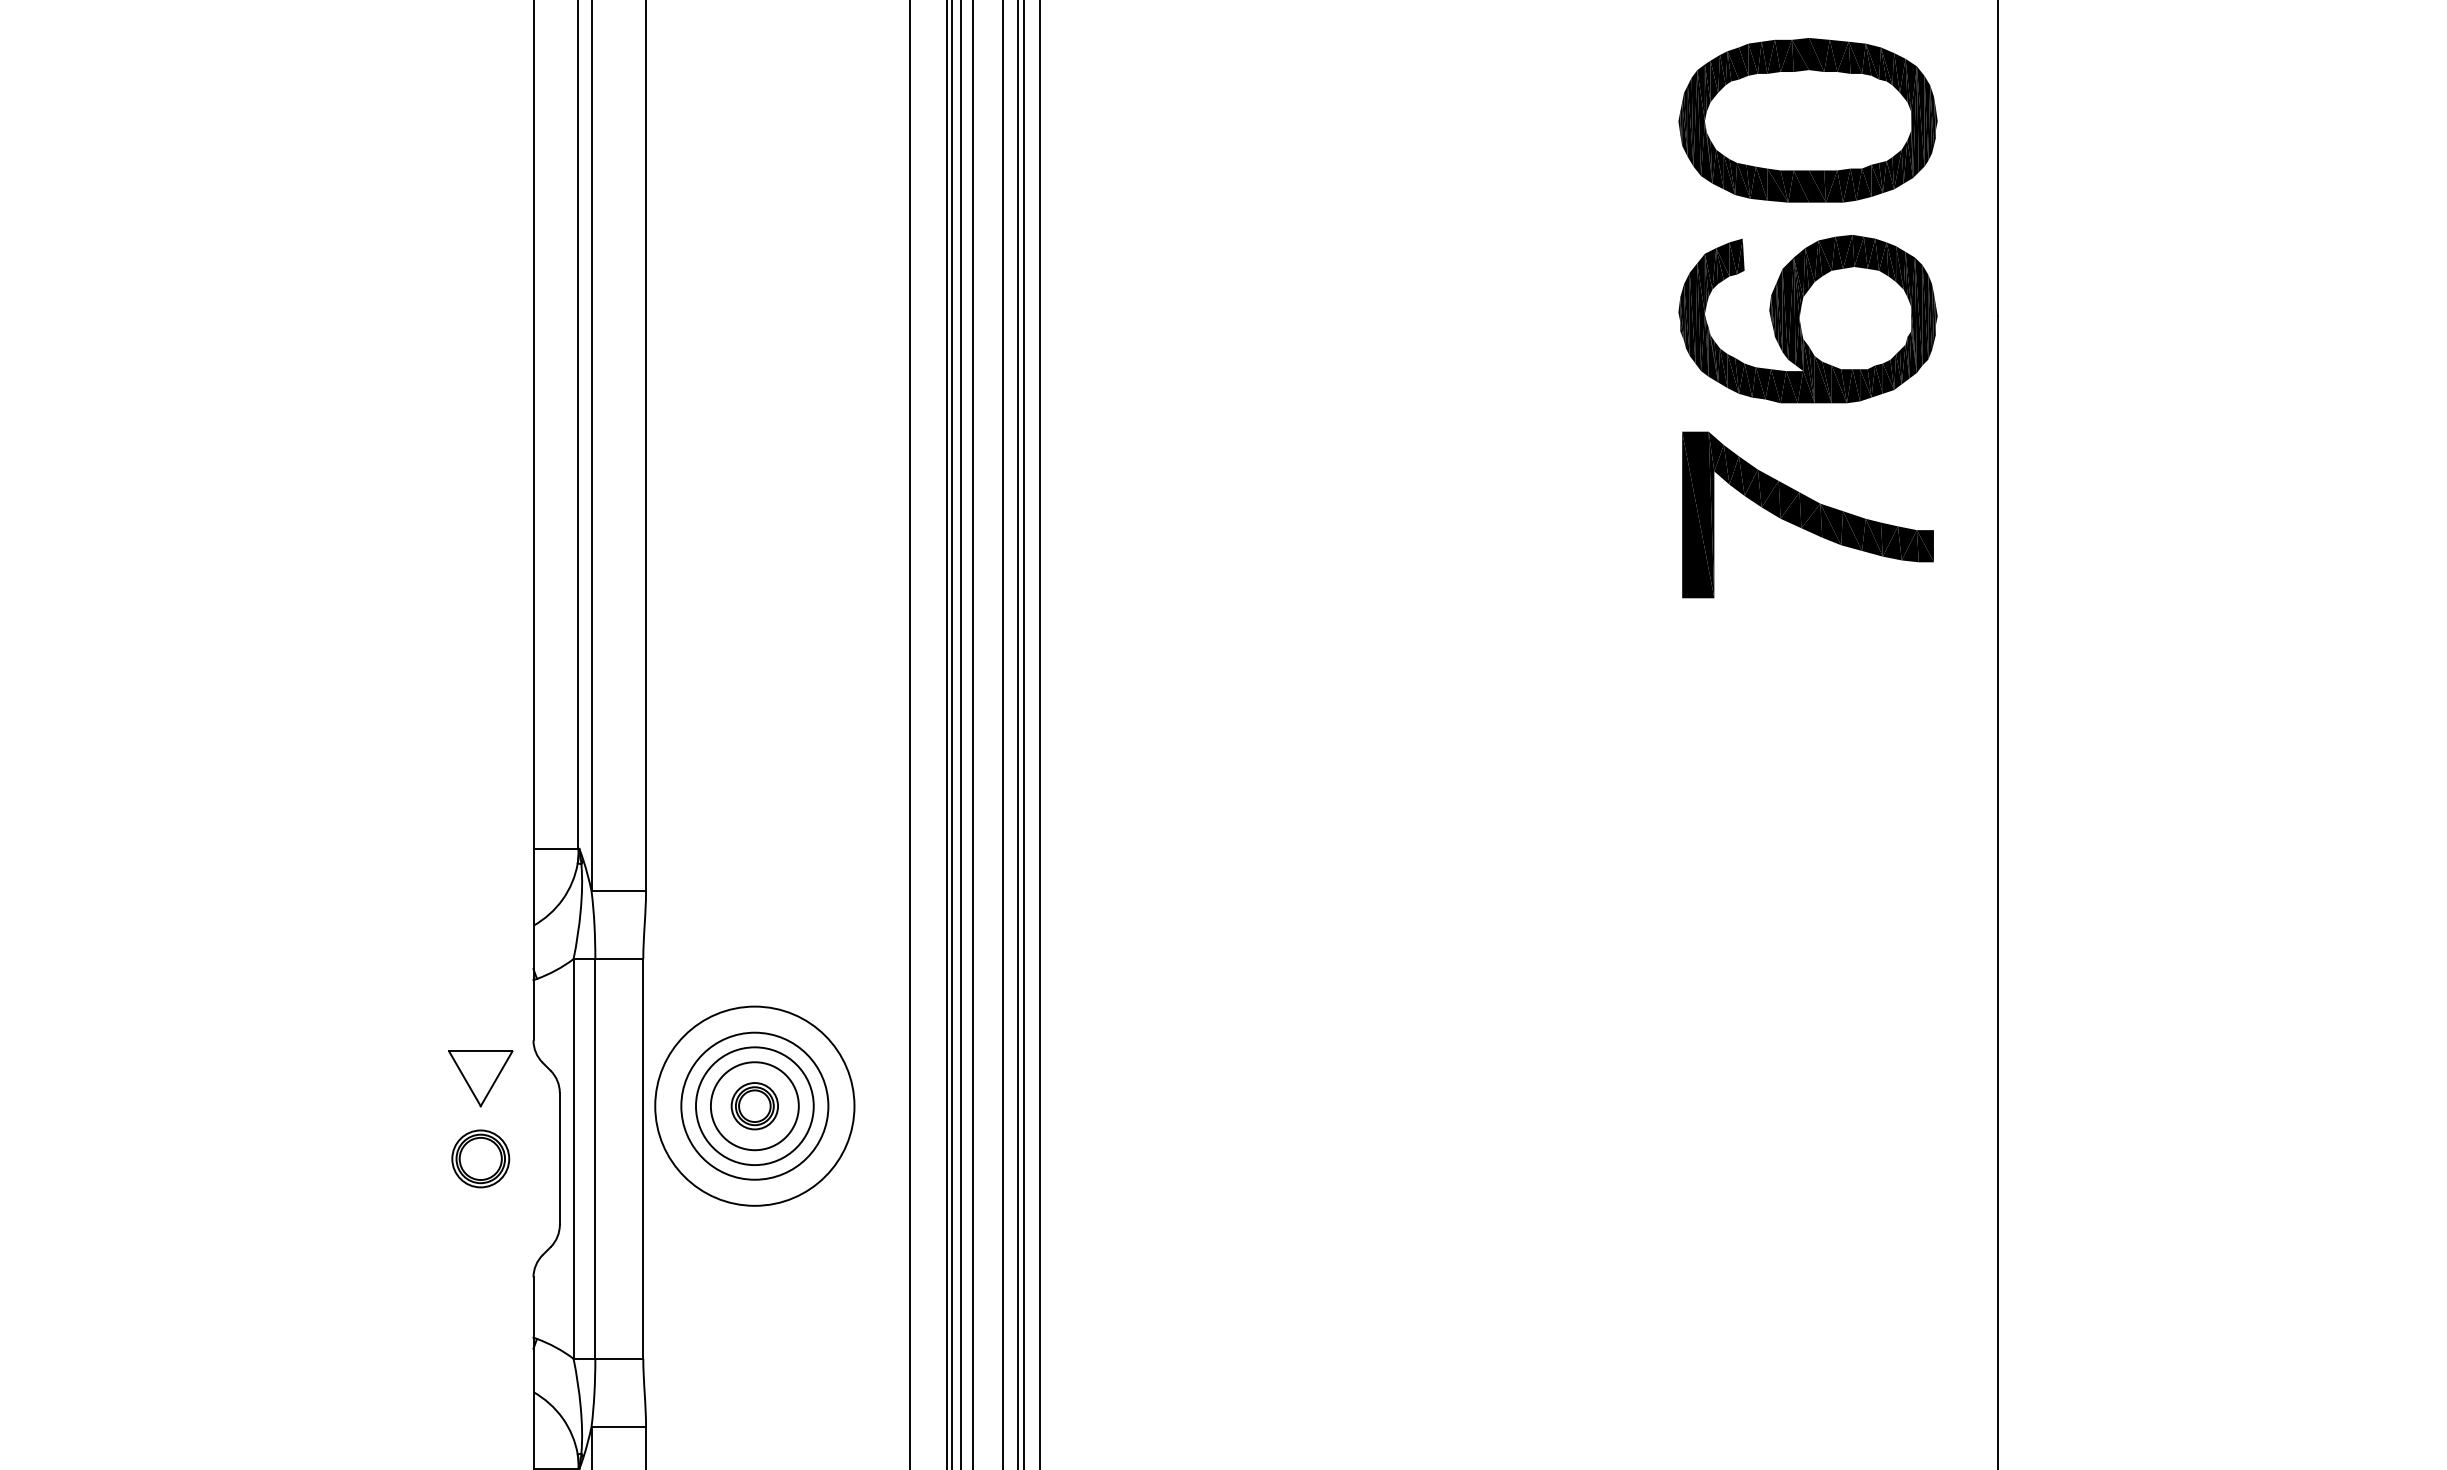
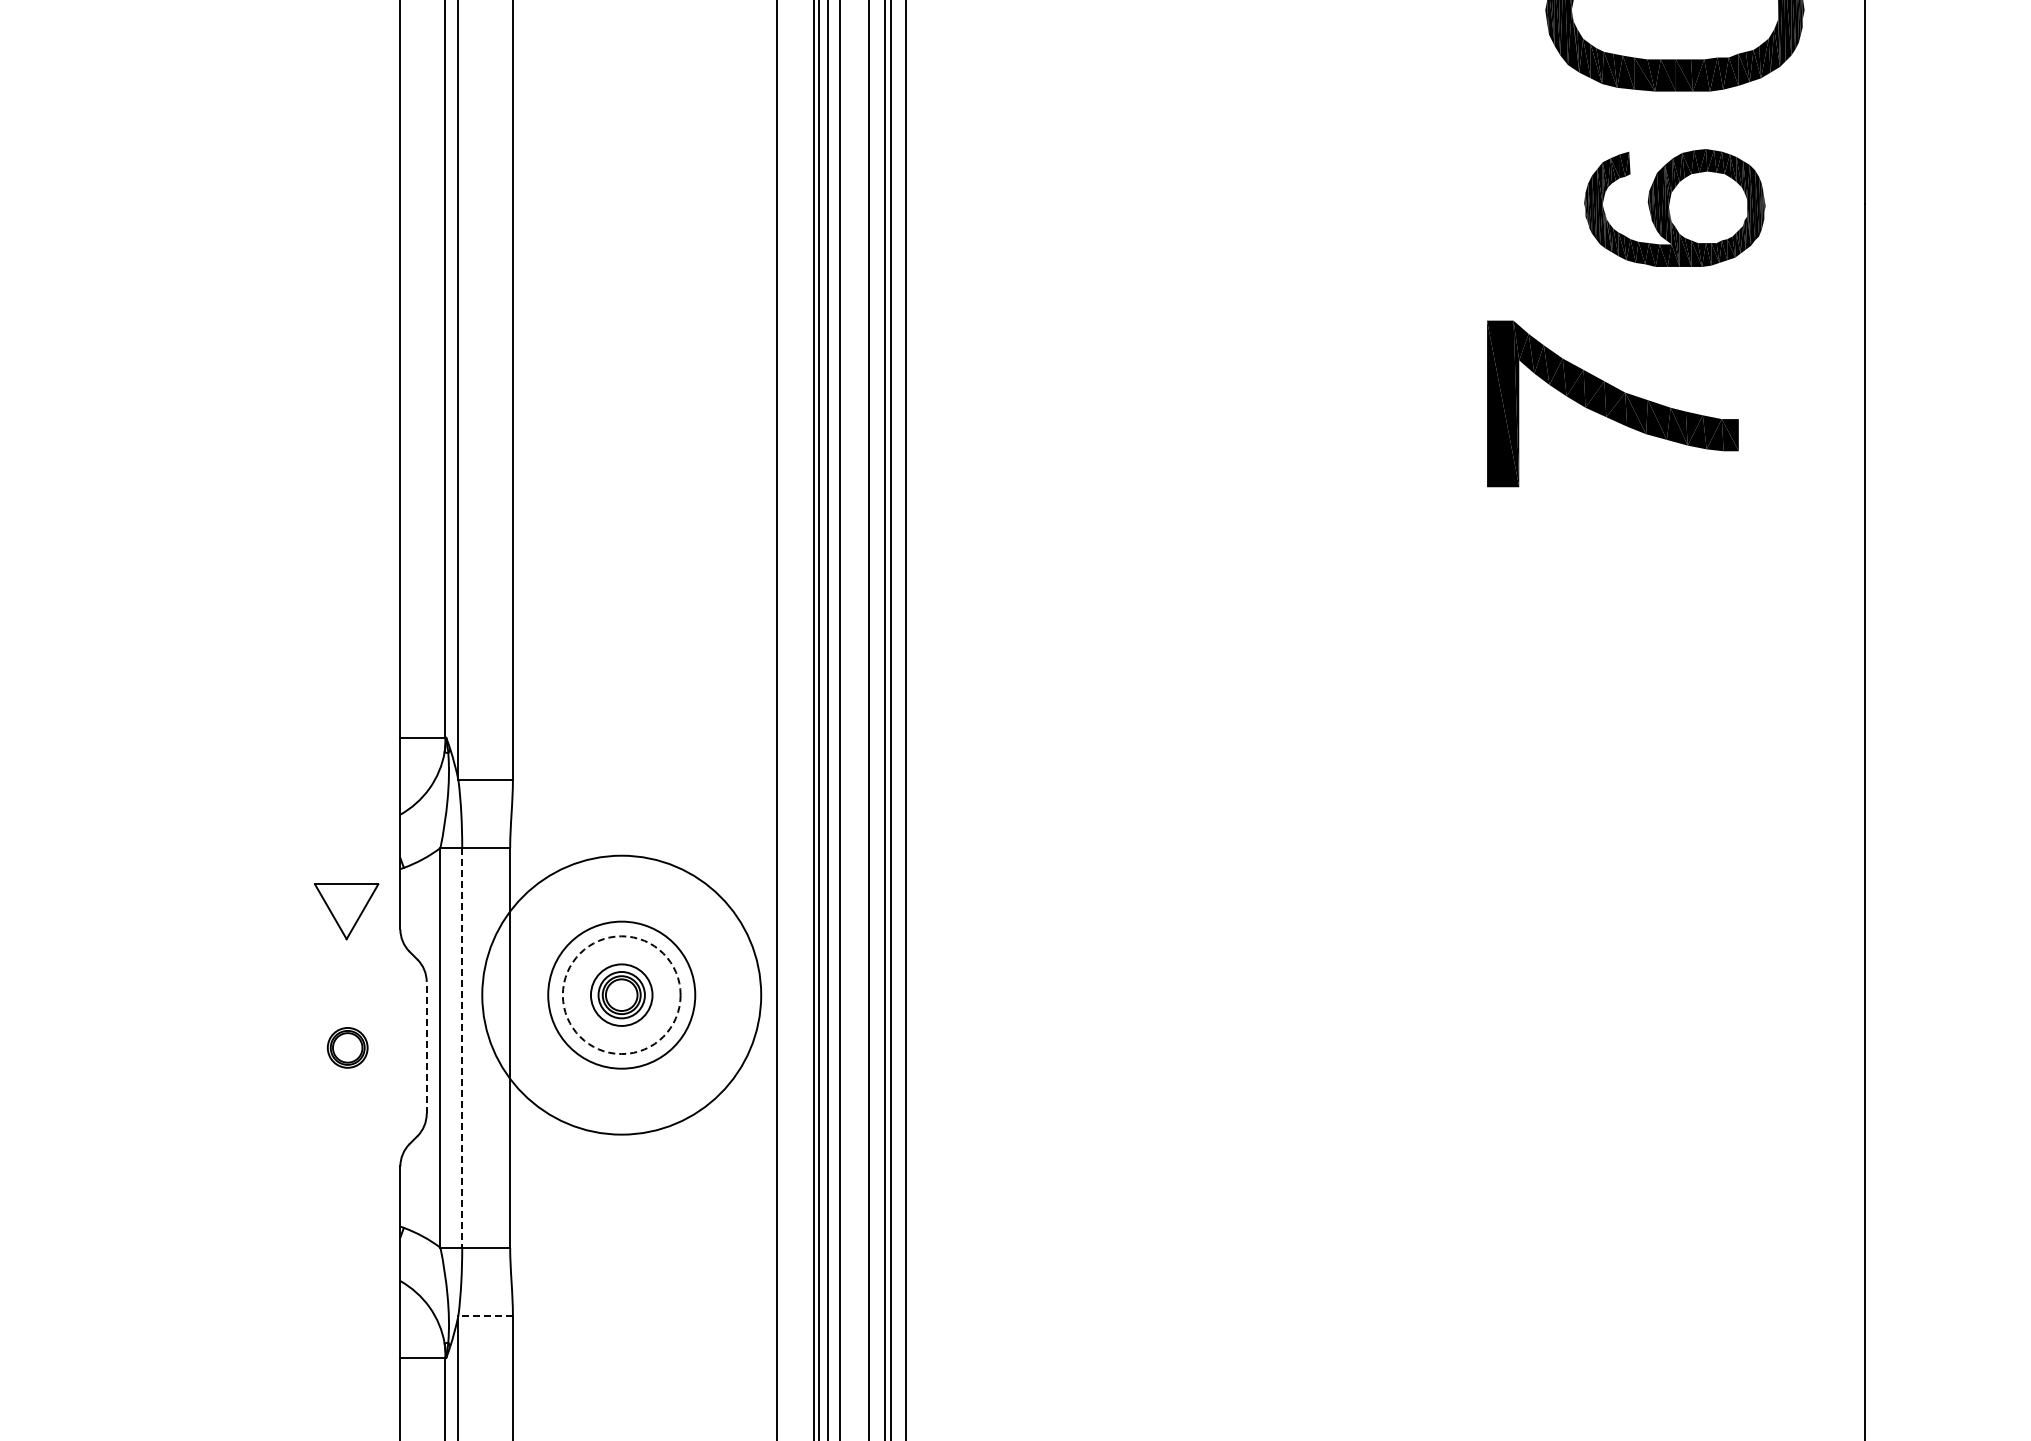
part: (1807, 318) -> (1674, 207), size x0.7
part: (1807, 514) -> (1612, 403), moved
part: (480, 1078) -> (346, 911), moved
circle: (754, 1105) -> (621, 994), size x1.4
circle: (754, 1106) -> (621, 995), size x0.7
circle: (754, 1106) -> (621, 995), solid -> dashed
part: (480, 1158) -> (347, 1047), size x0.7
line: (559, 1158) -> (426, 1047), solid -> dashed
line: (595, 1158) -> (462, 1047), solid -> dashed
line: (618, 1426) -> (485, 1315), solid -> dashed

